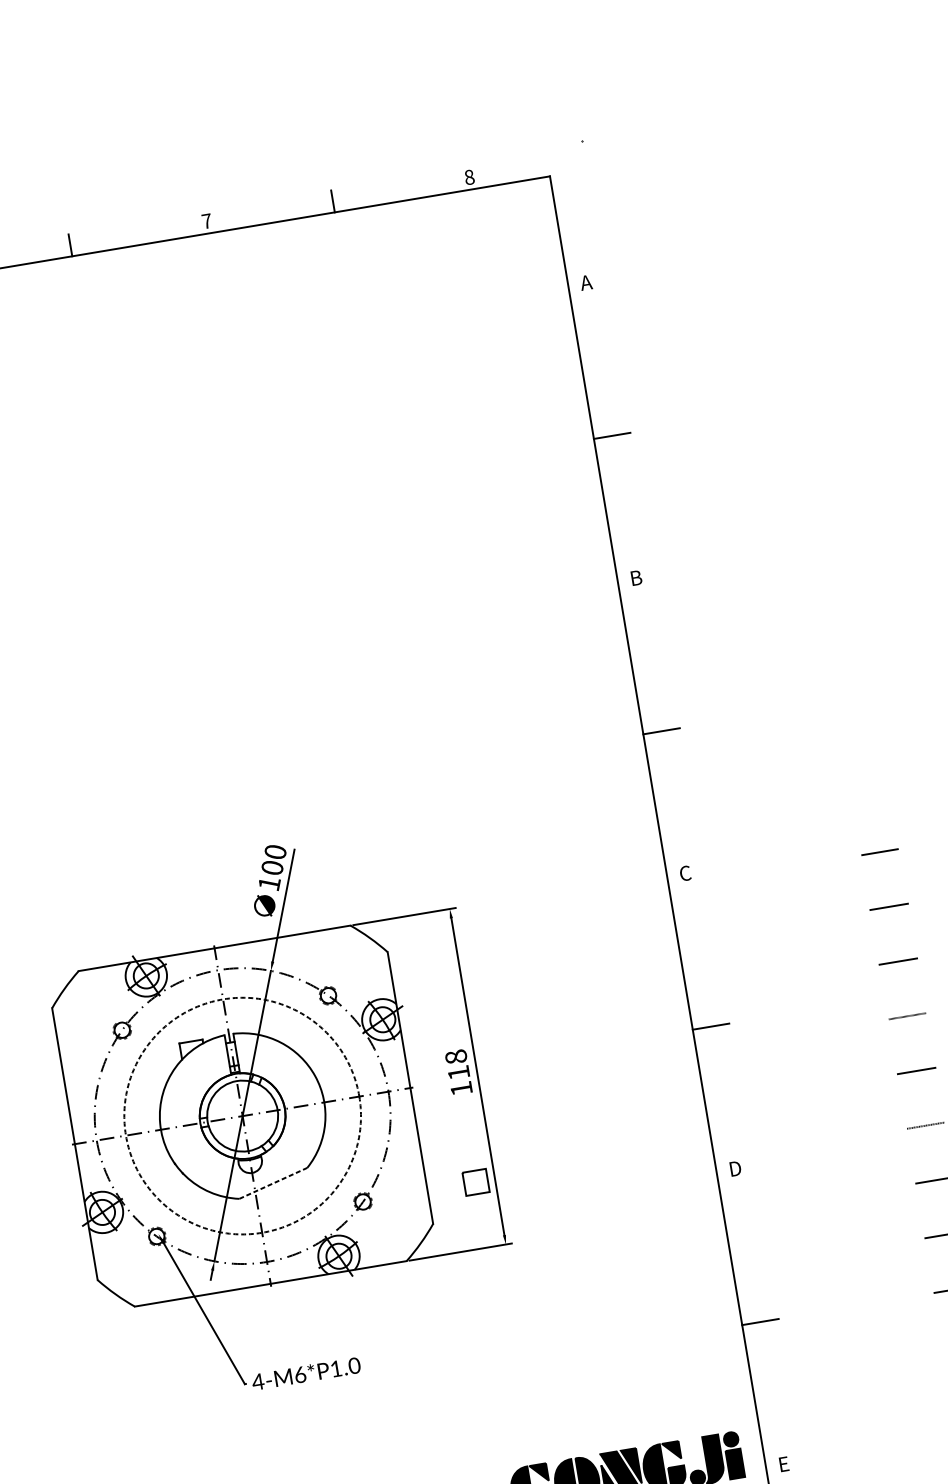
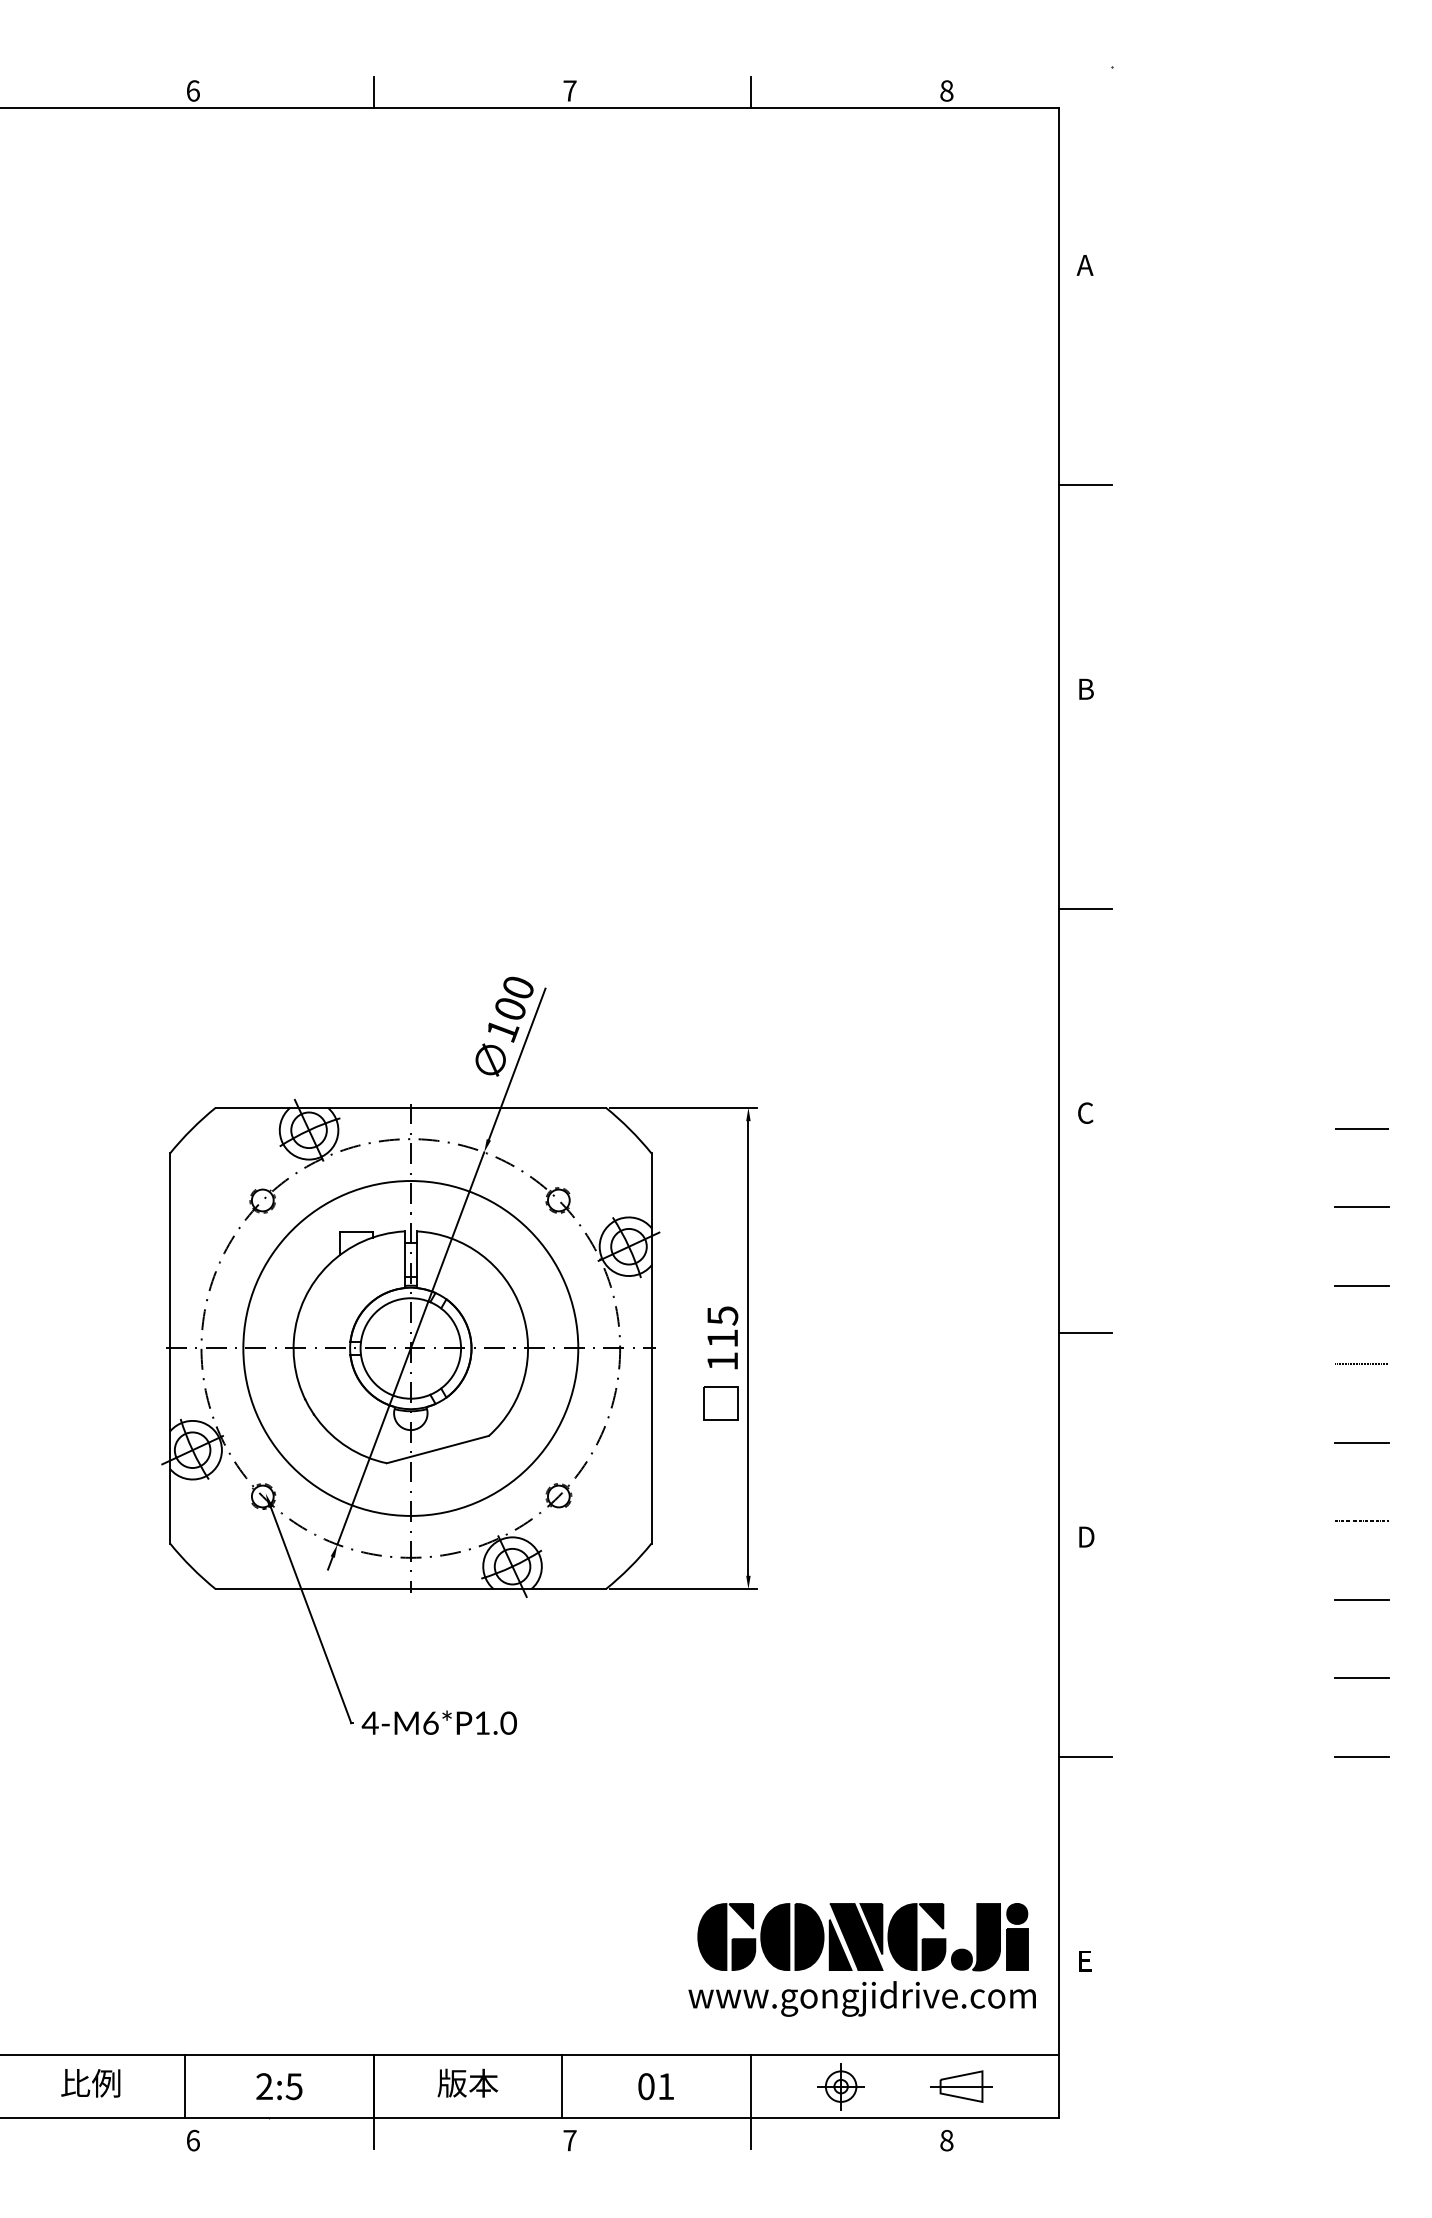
text: (456, 1056) -> (722, 1315), 118 -> 115
circle: (242, 1116) -> (410, 1348), dashed -> solid
part: (475, 1182) -> (720, 1403), moved
line: (273, 1183) -> (437, 1449), dashed -> solid

